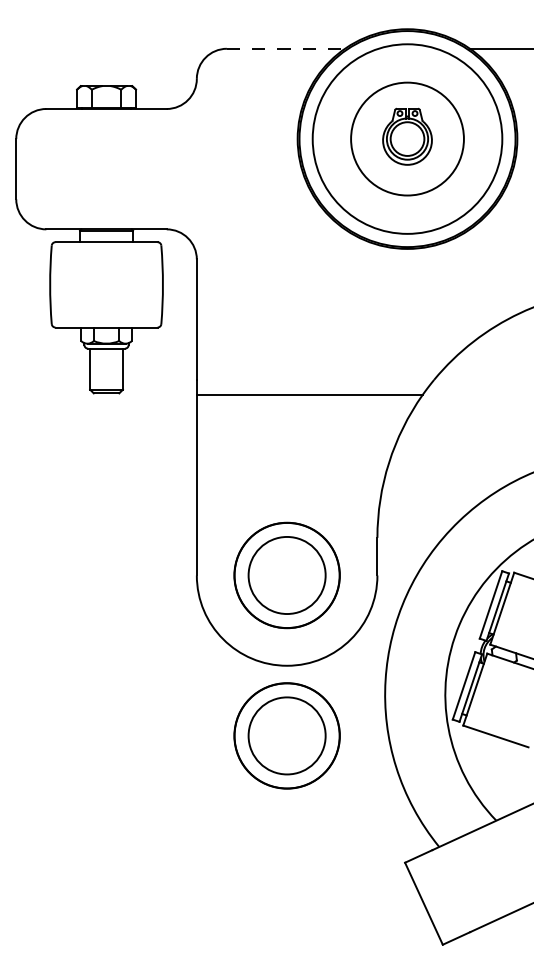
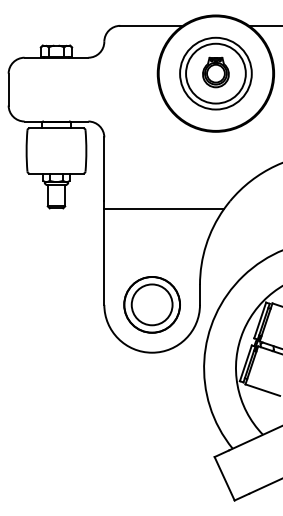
line: (287, 48) -> (152, 25), dashed -> solid
circle: (406, 138) -> (215, 73), size x0.71
part: (285, 735) -> (151, 389), removed

